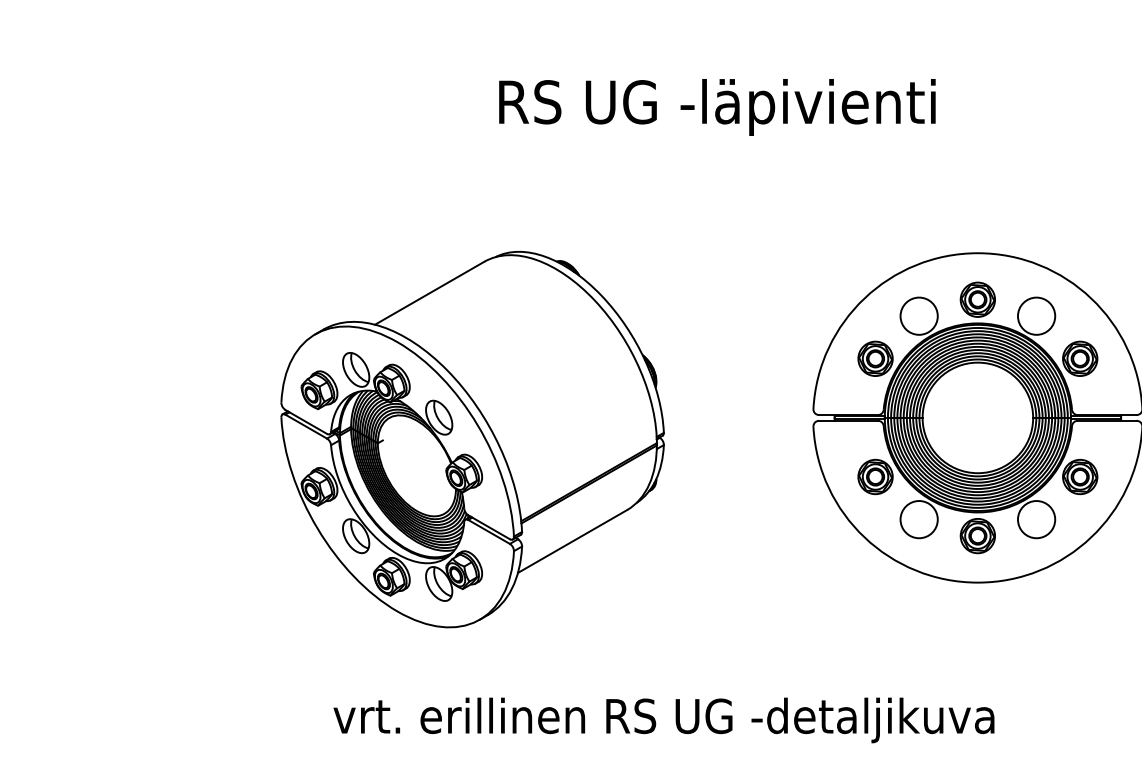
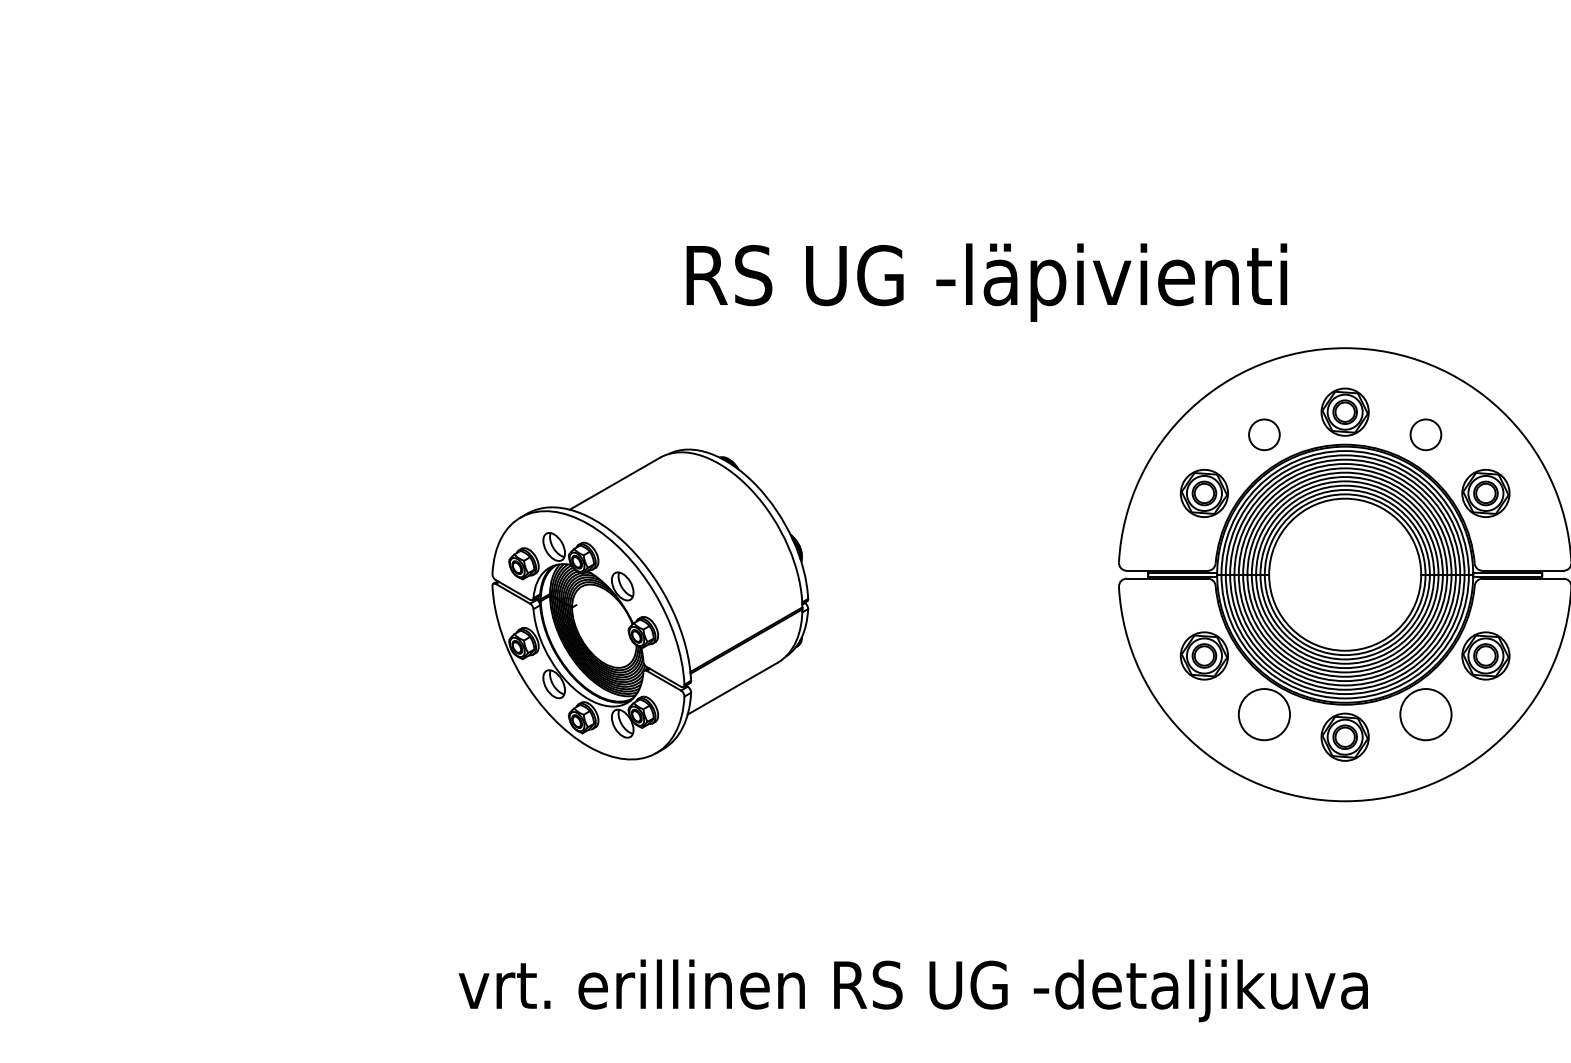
text: (717, 107) -> (986, 282), moved
circle: (919, 315) -> (1264, 434), size x0.6
circle: (1036, 315) -> (1425, 434), size x0.6
part: (472, 439) -> (650, 604), size x0.6

